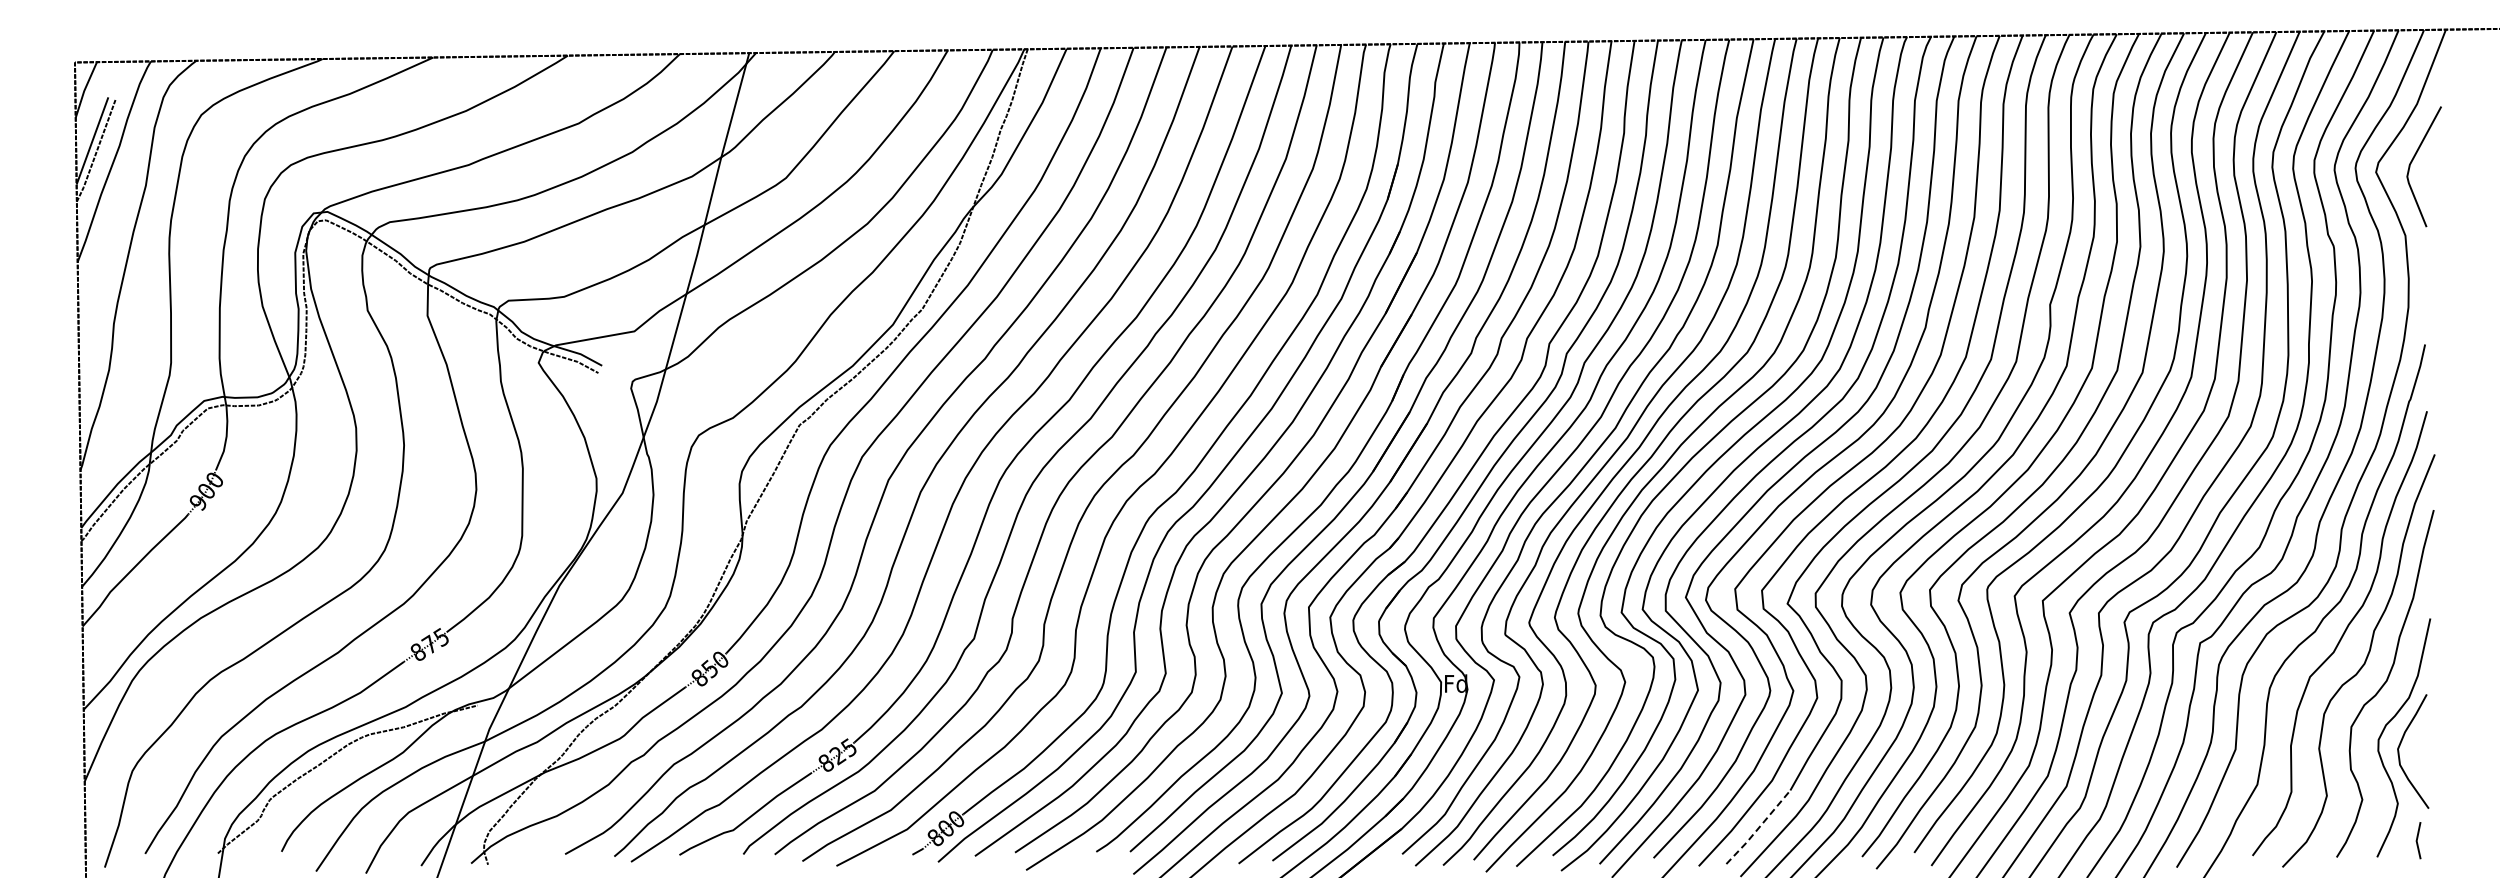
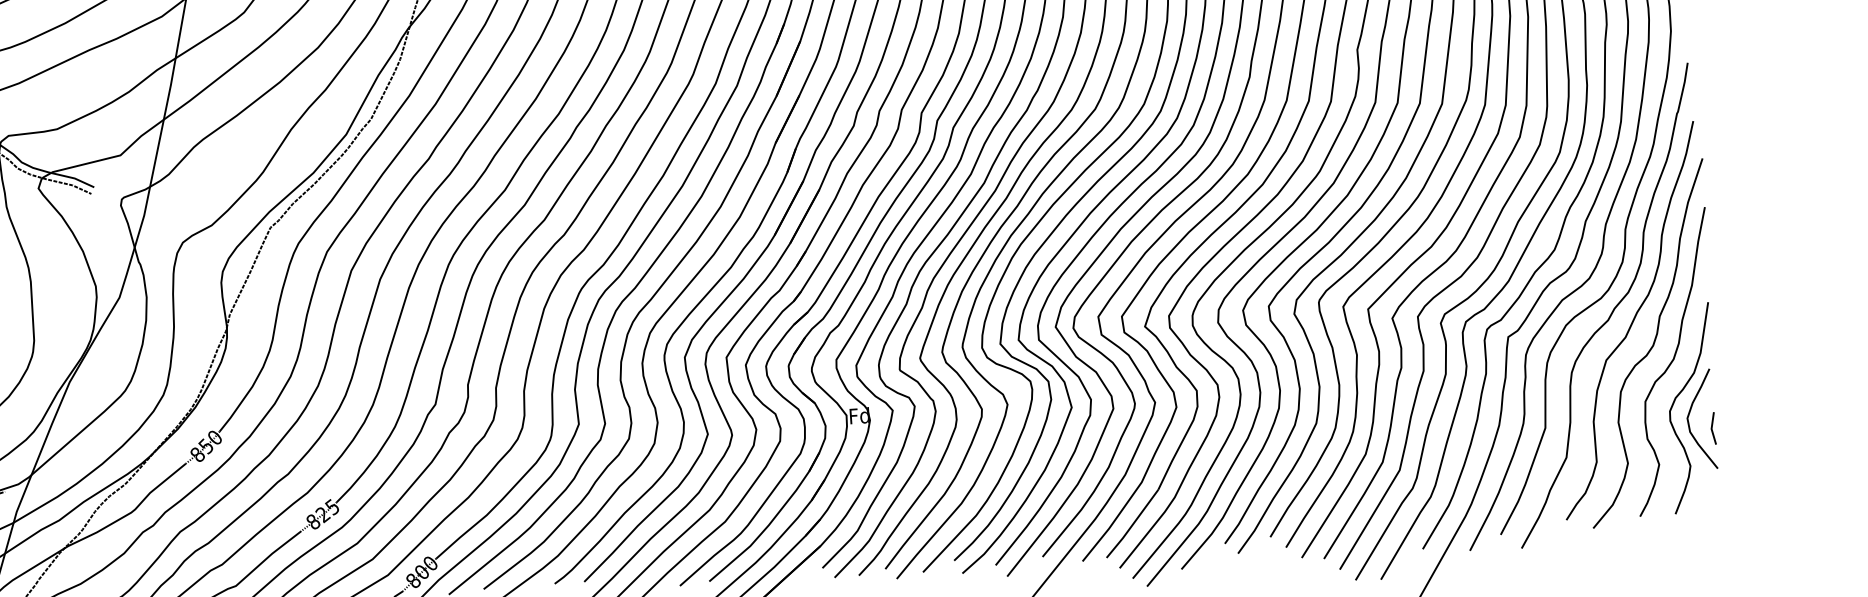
line: (1758, 828) -> (1132, 524), dashed -> solid
line: (2417, 840) -> (1712, 428), moved

